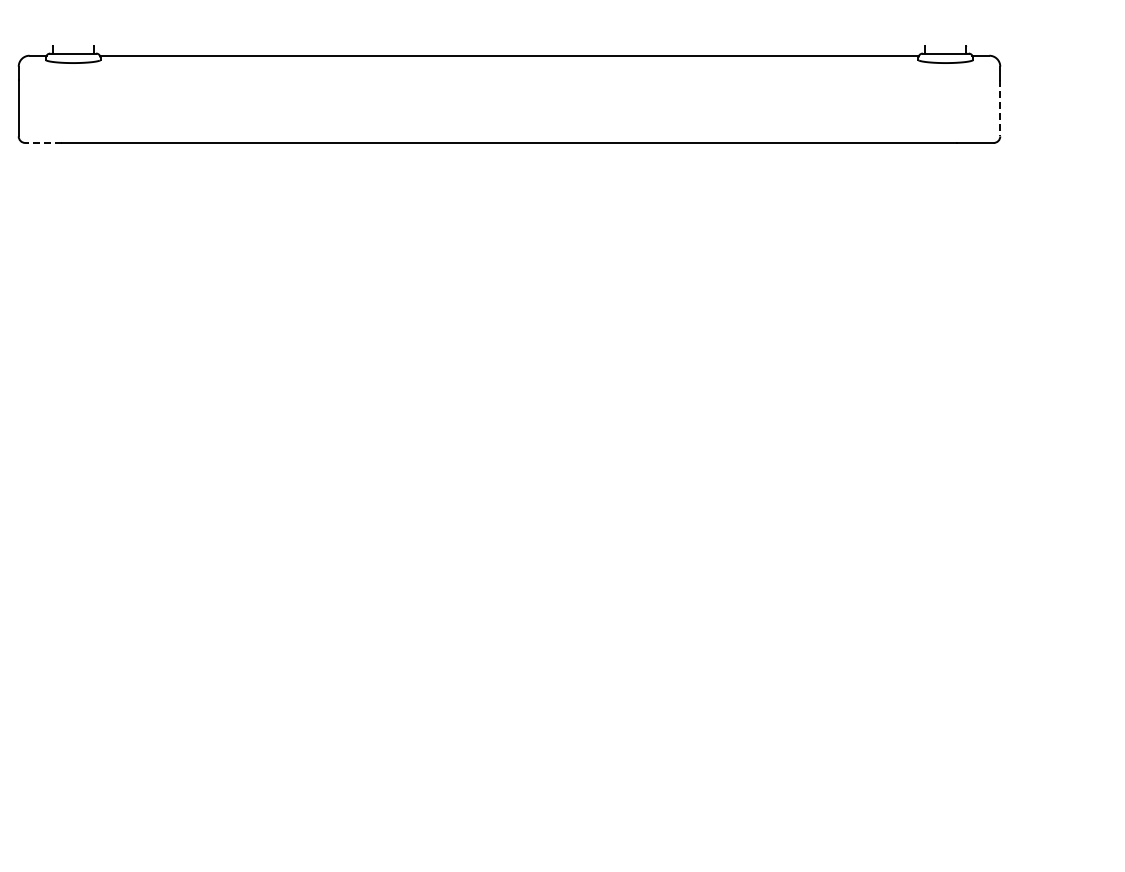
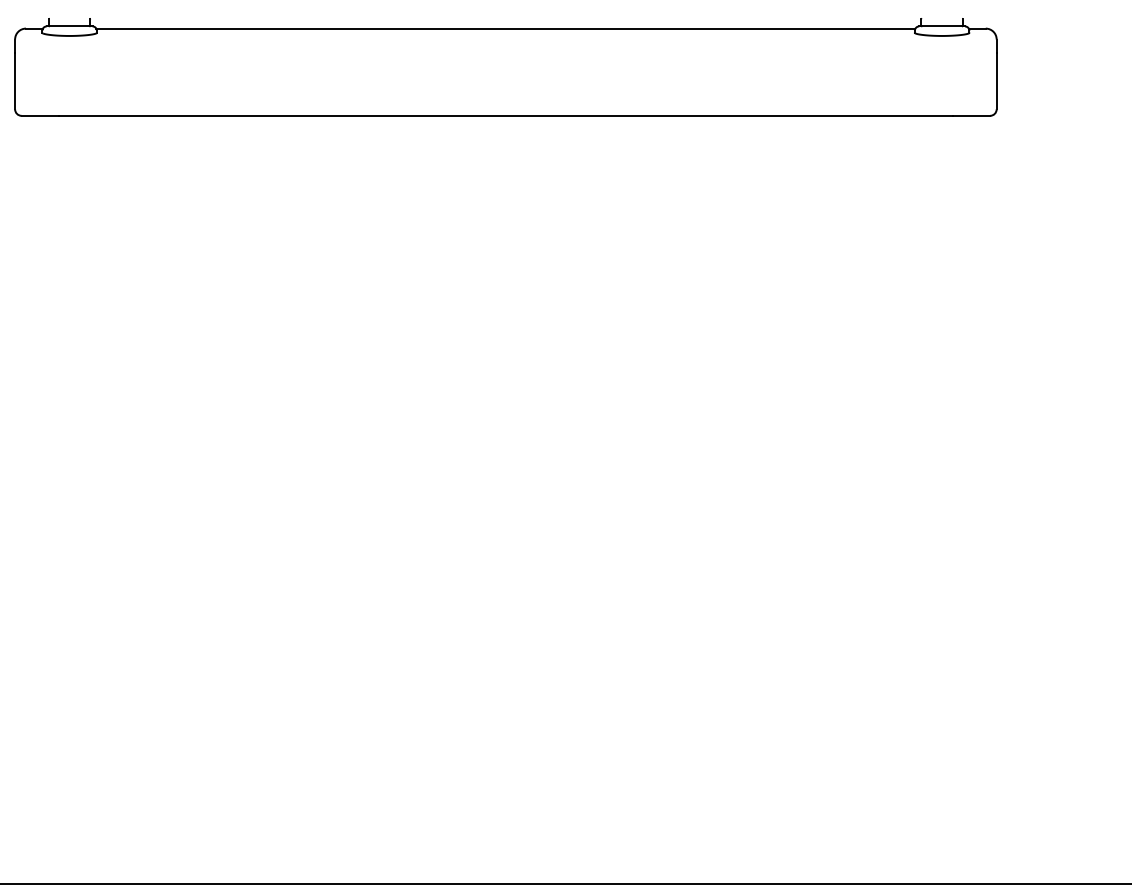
line: (1000, 108) -> (996, 81), dashed -> solid
line: (44, 142) -> (40, 115), dashed -> solid

